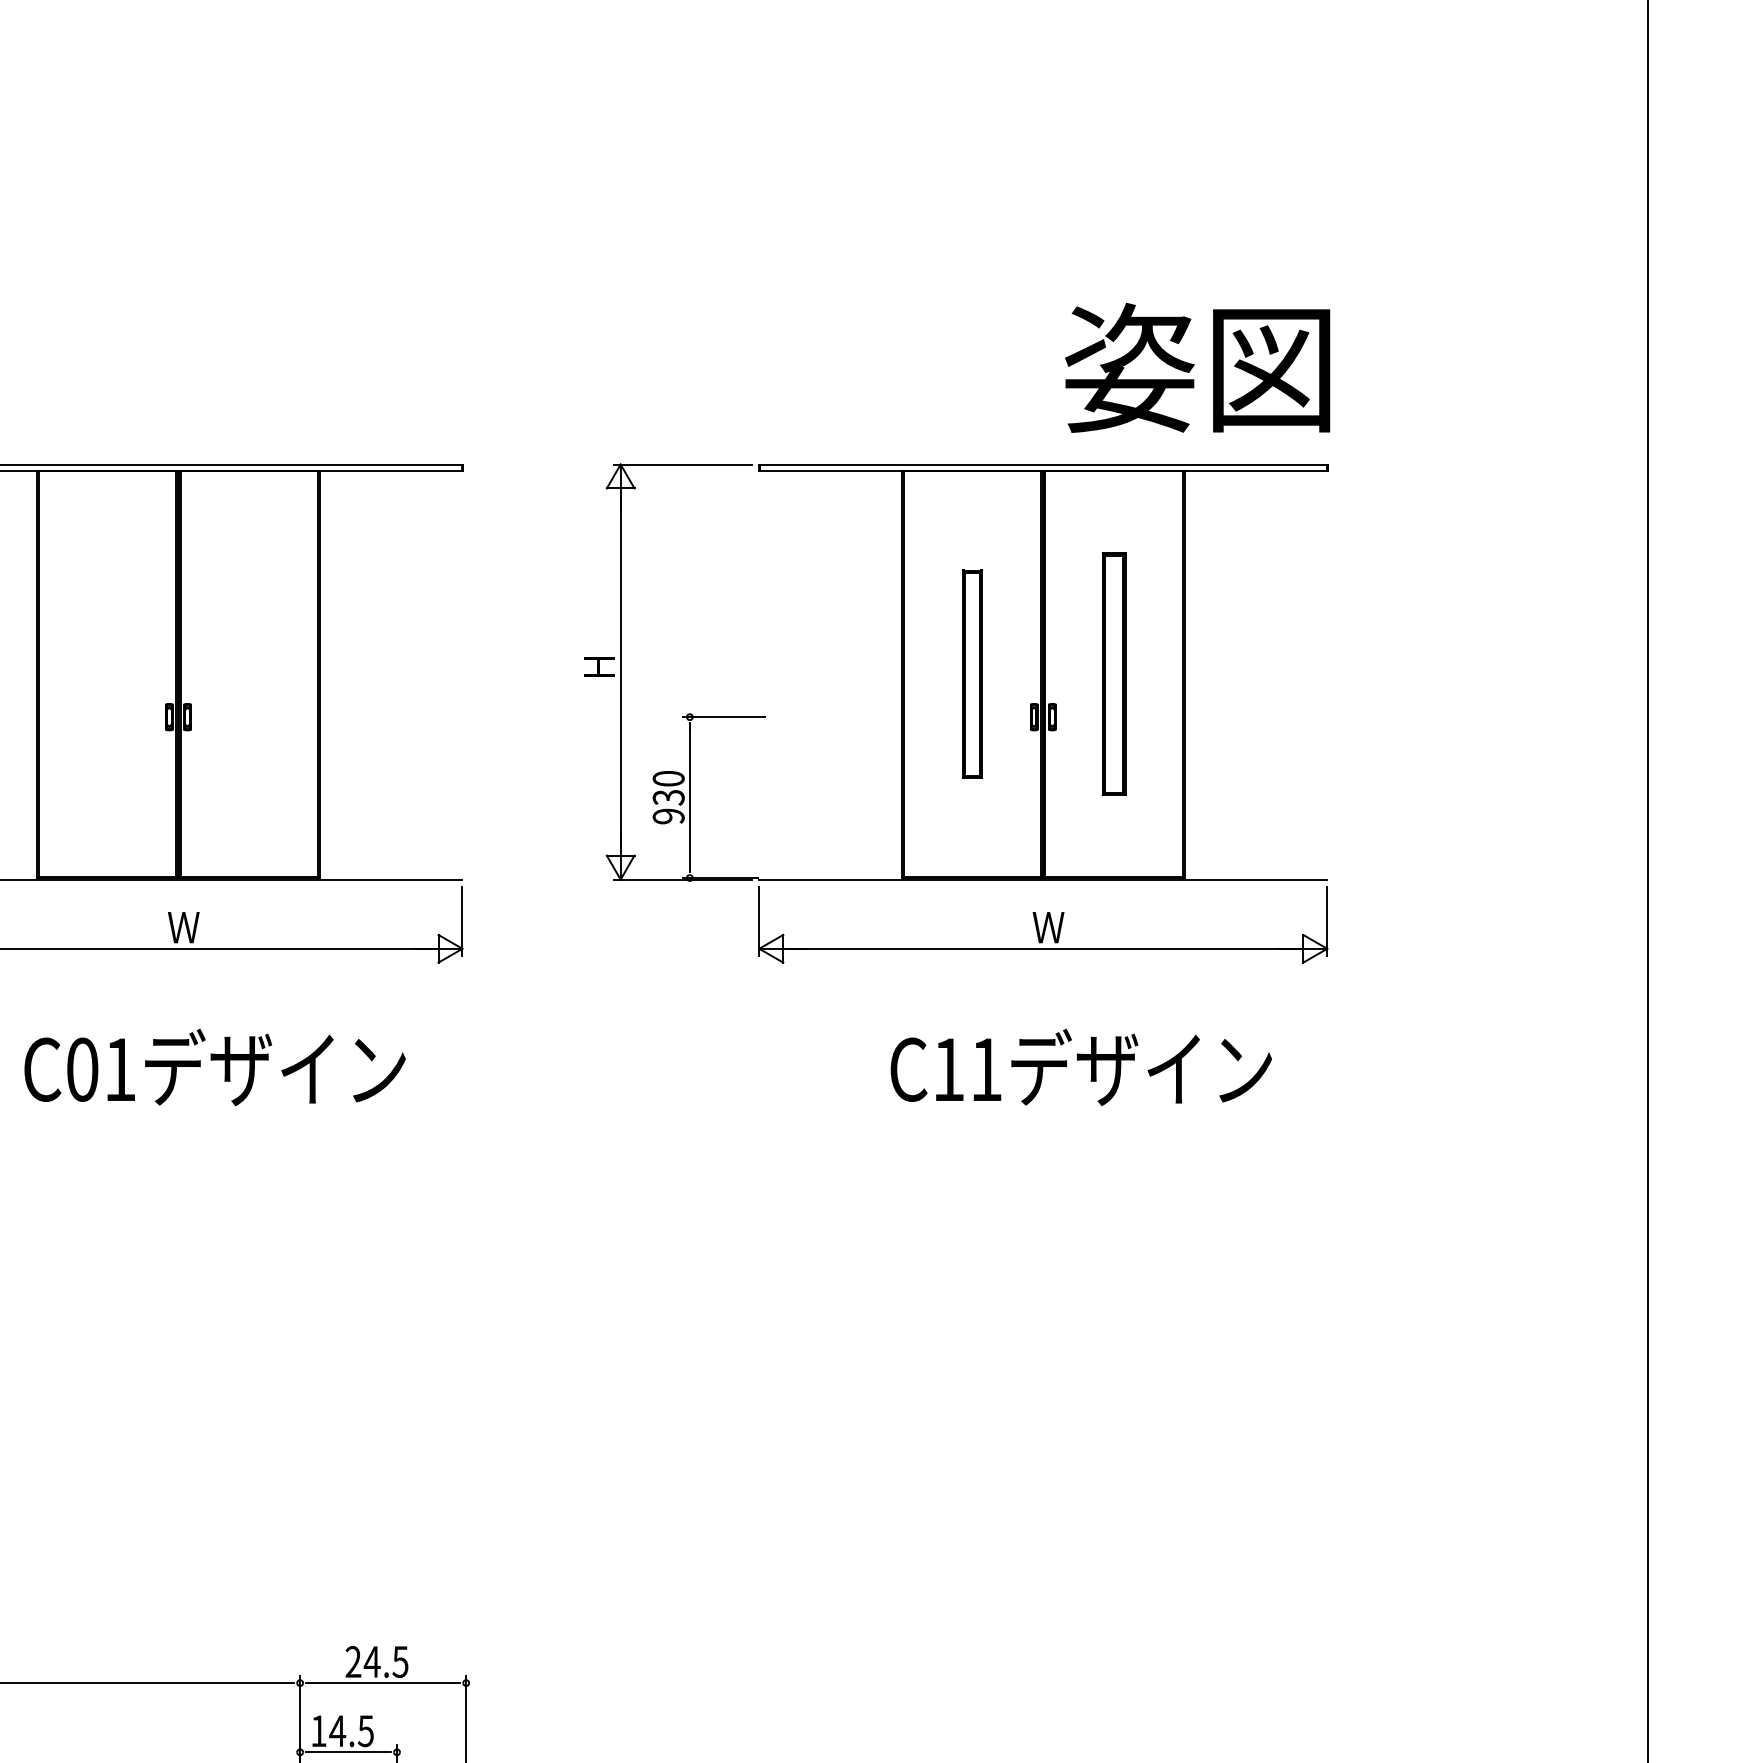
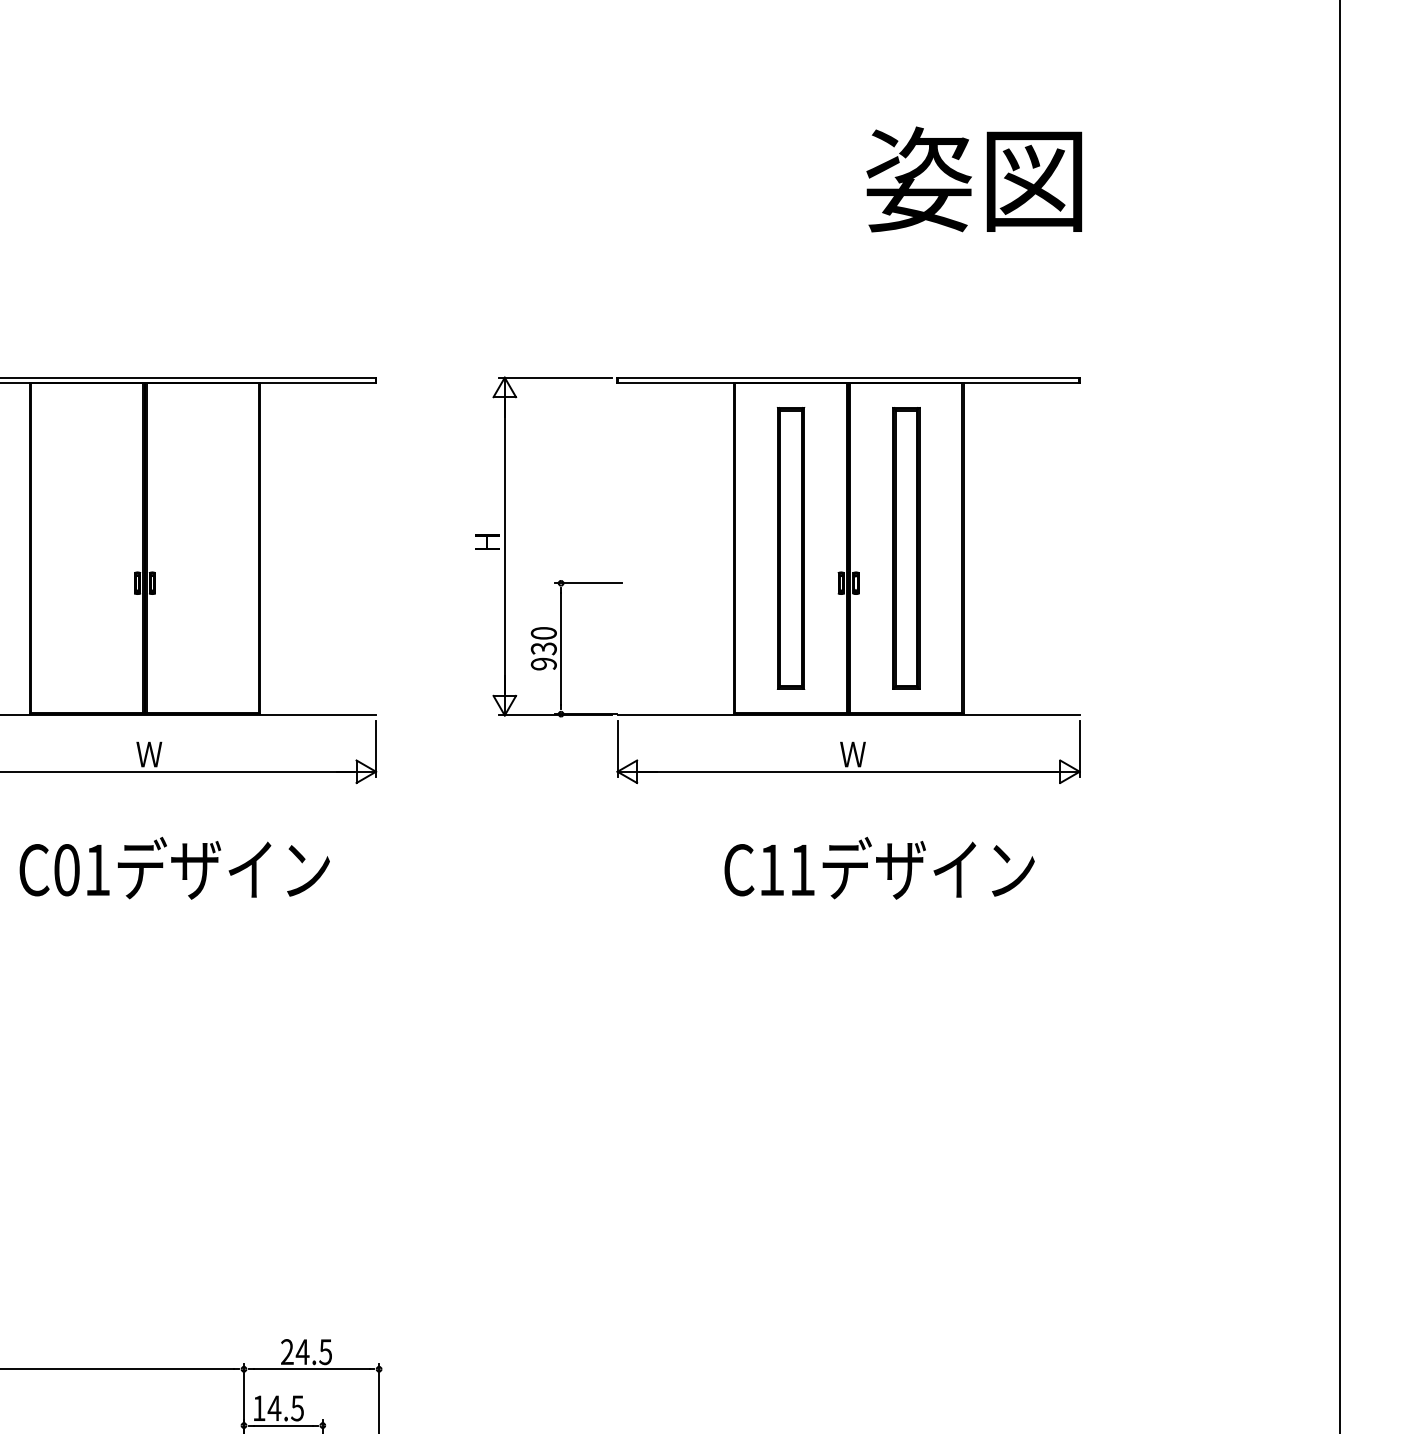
text: (1197, 367) -> (974, 179), moved
part: (972, 673) -> (791, 547), size x1.67
part: (1113, 673) -> (905, 547), size x1.43

